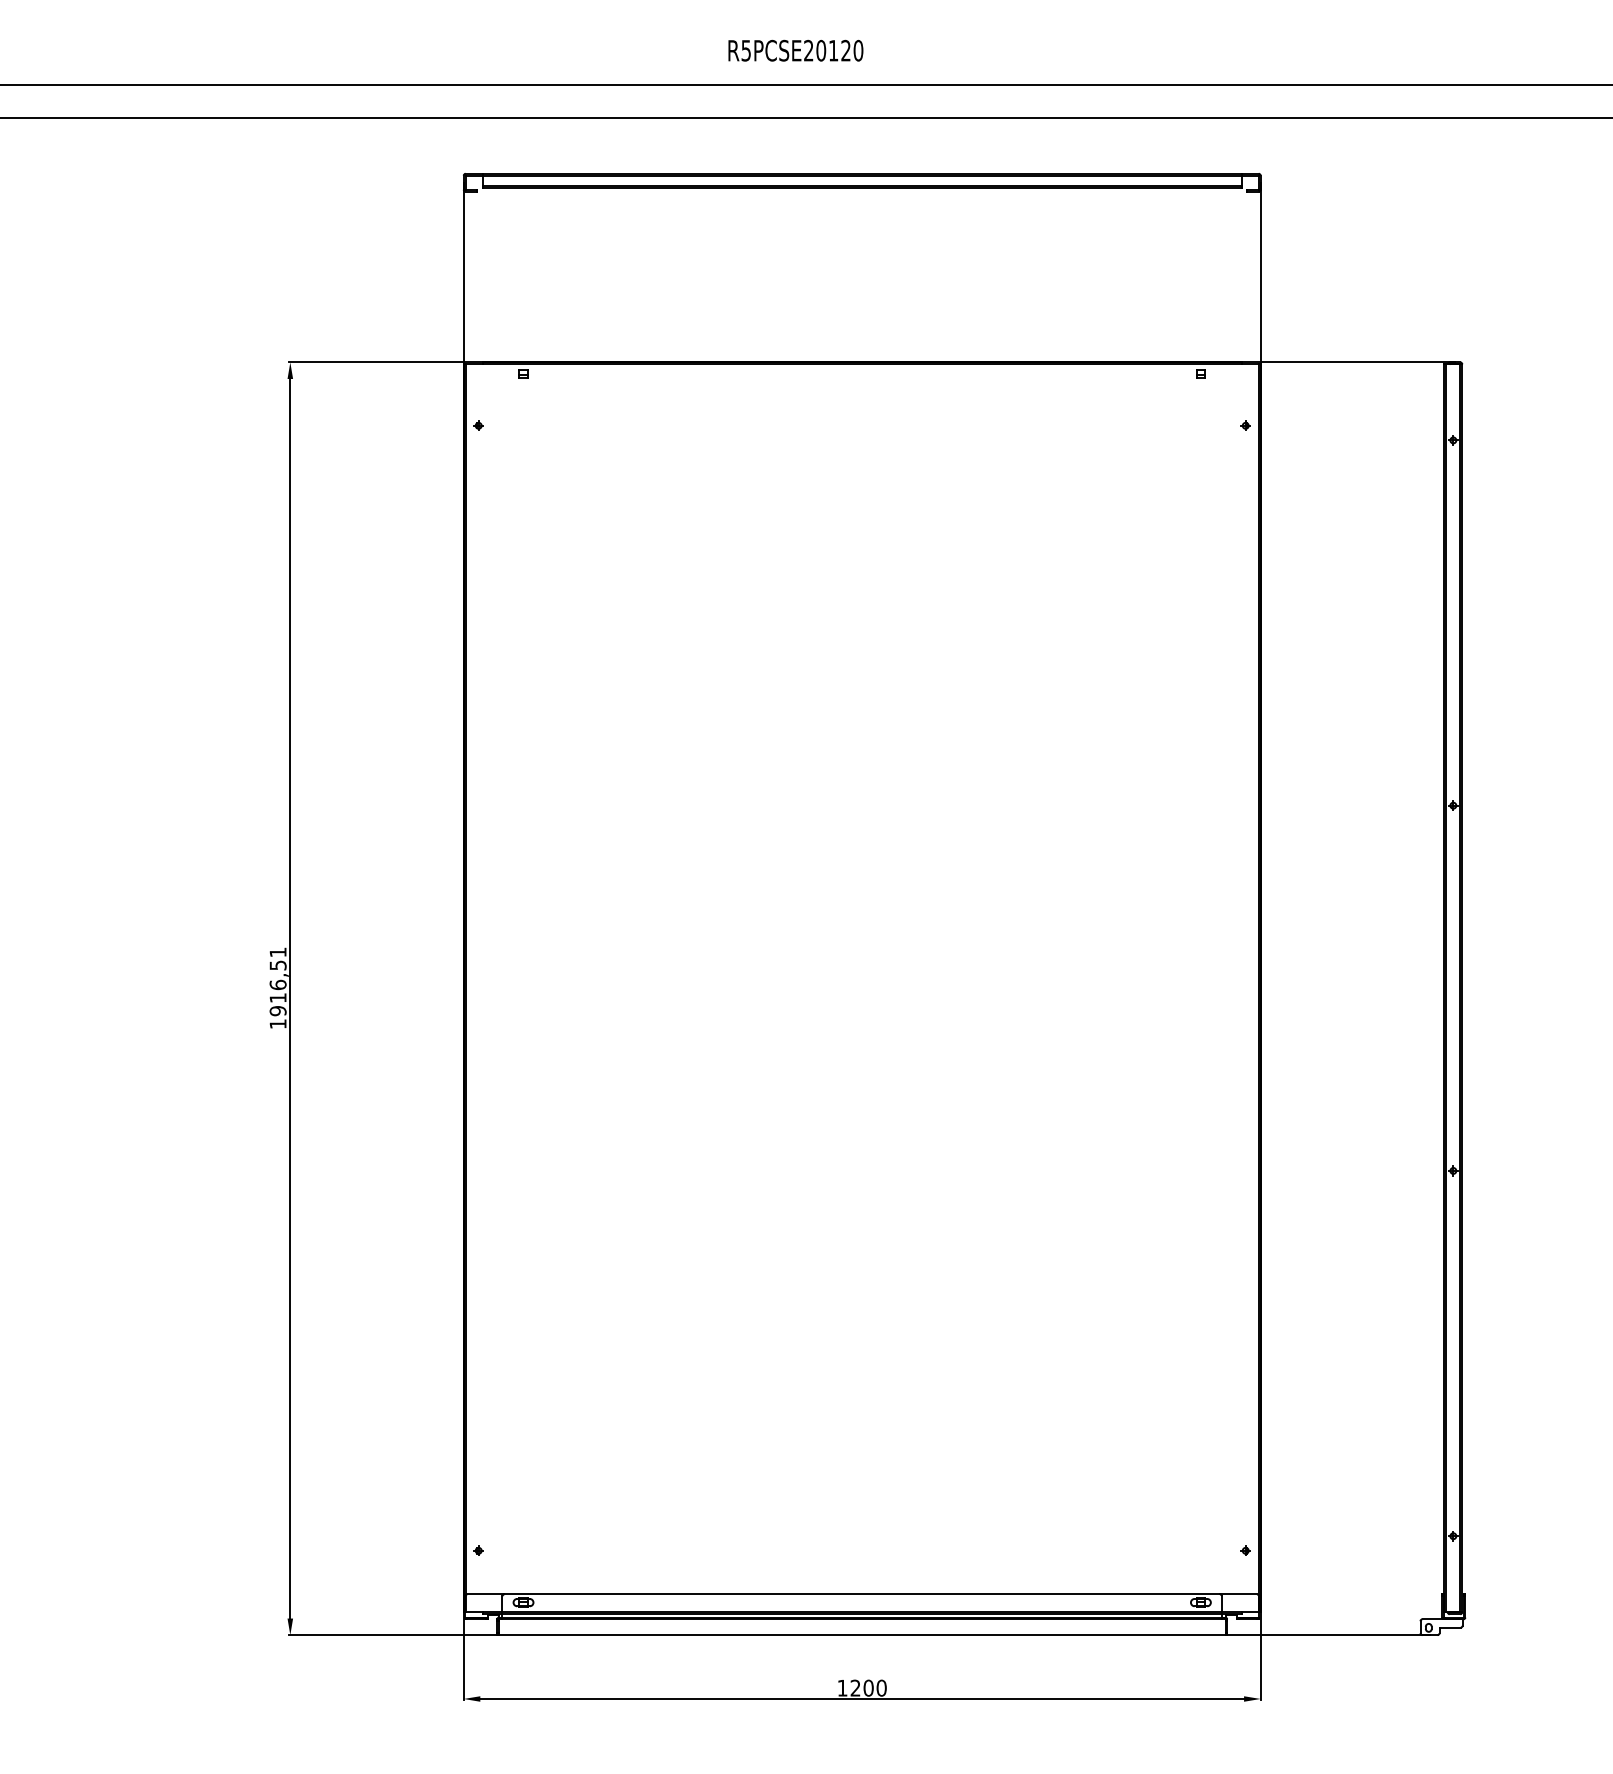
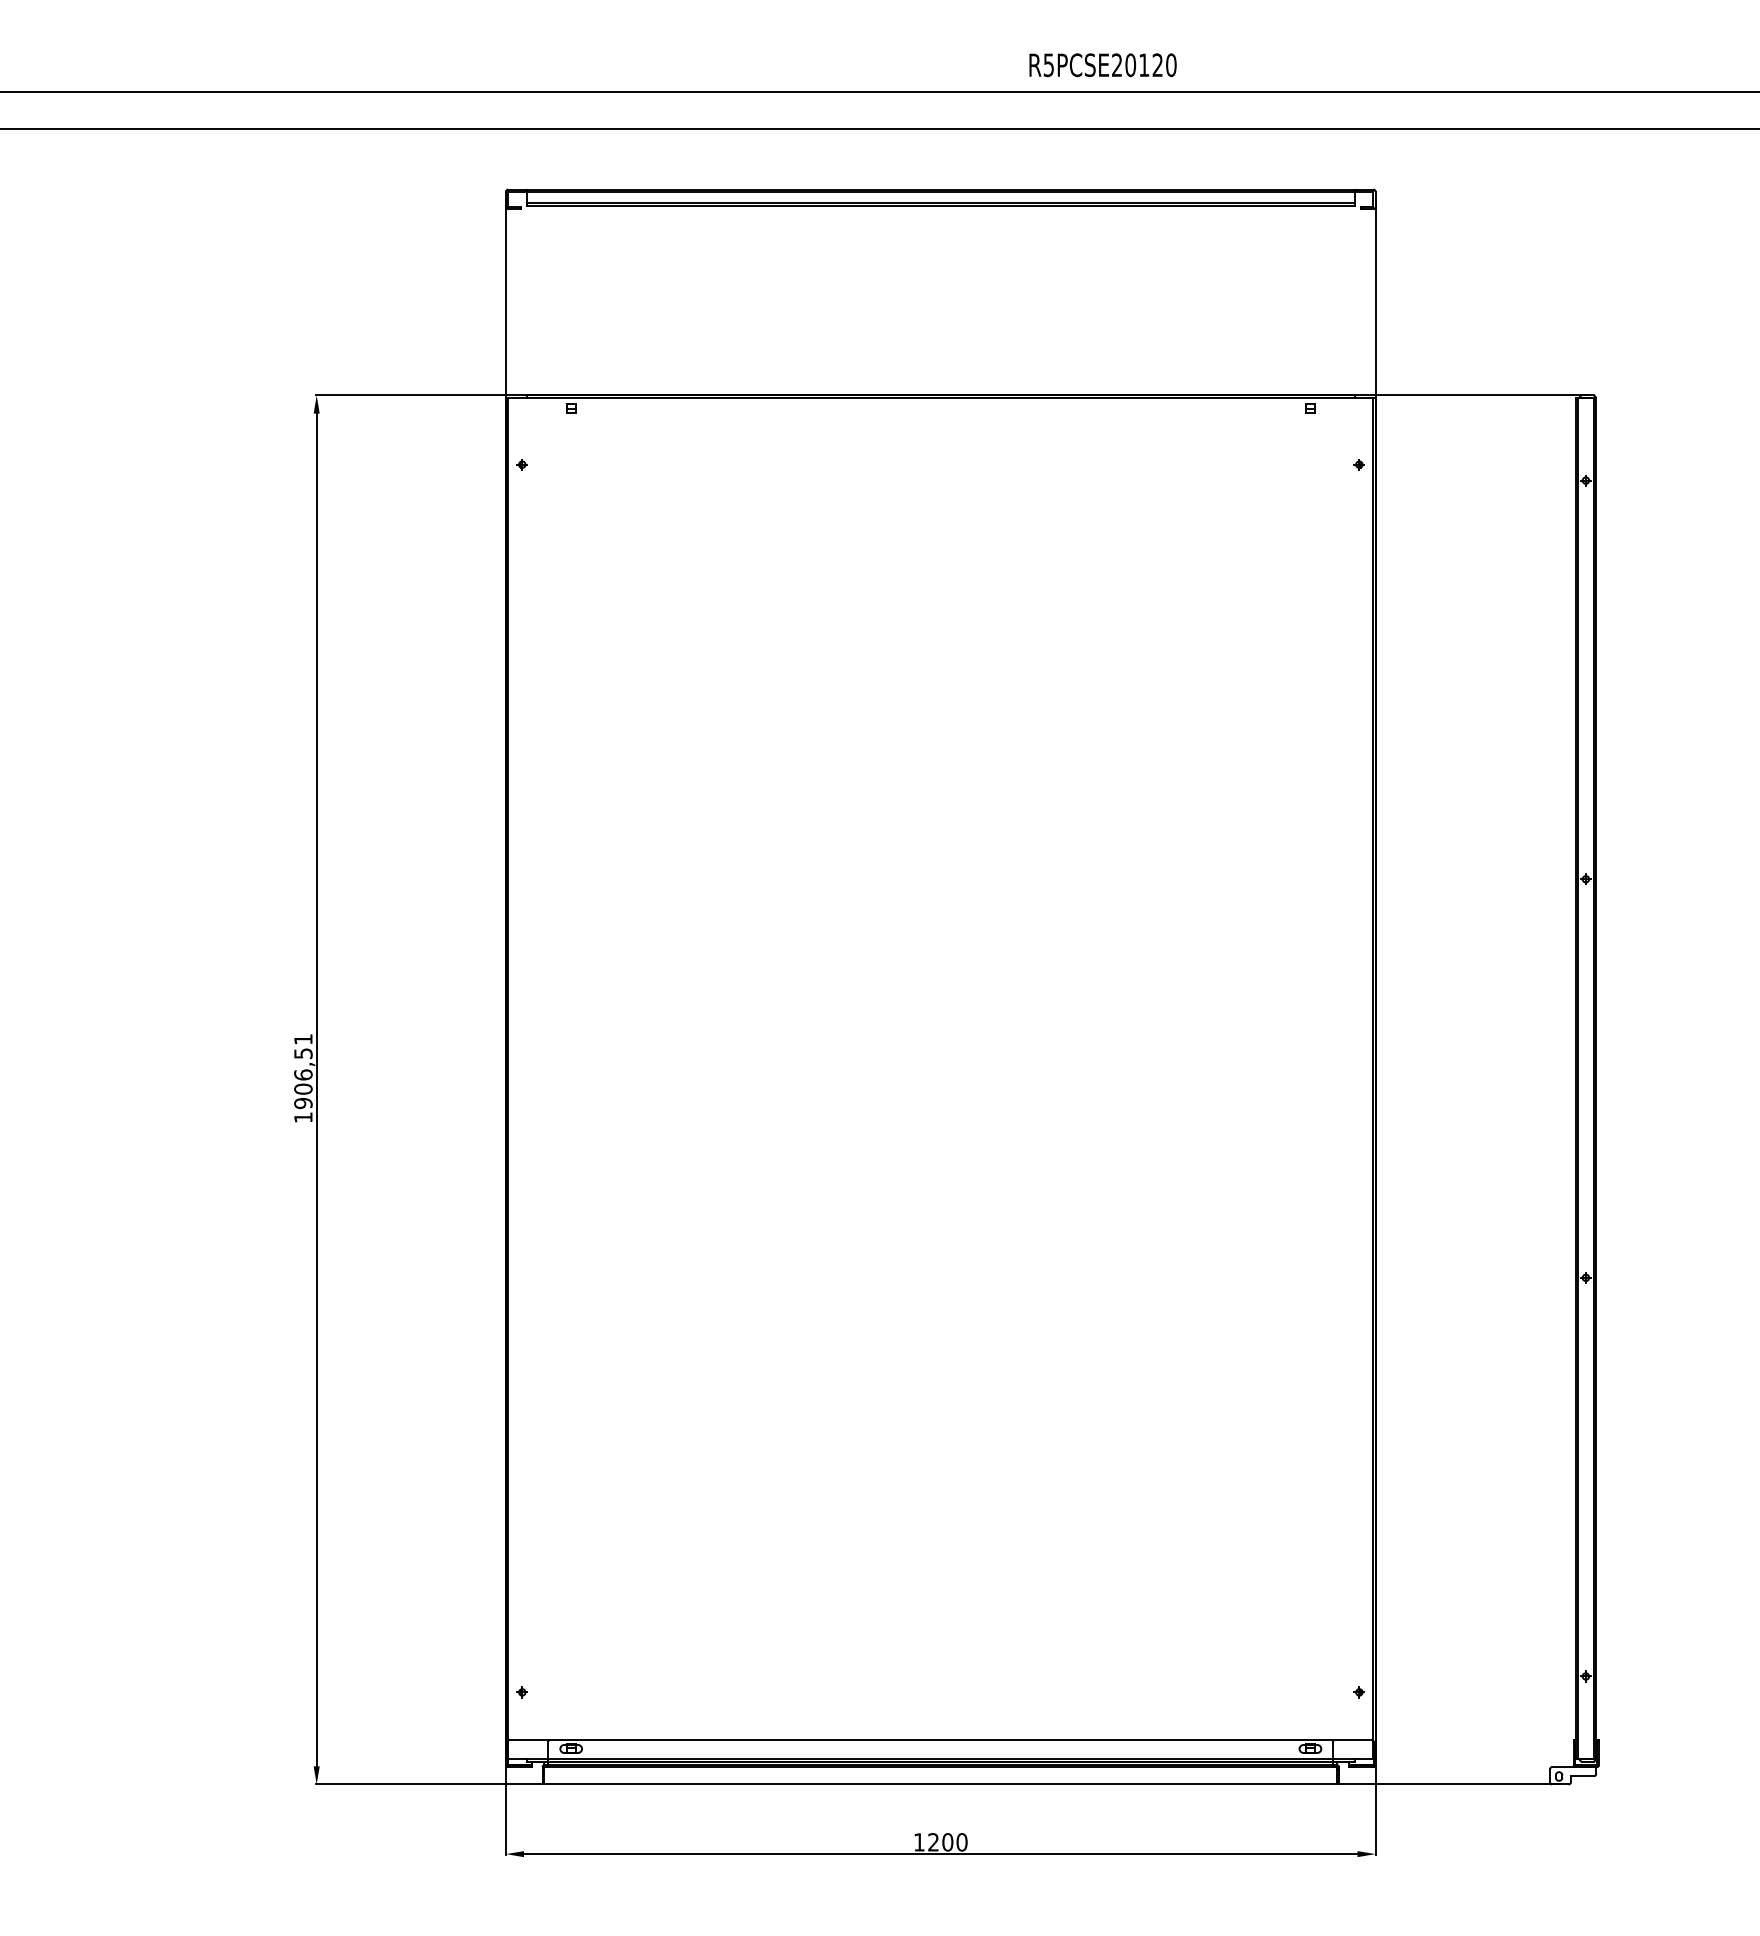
text: (795, 50) -> (1102, 64), moved
text: (277, 998) -> (302, 1089), 1916,51 -> 1906,51

